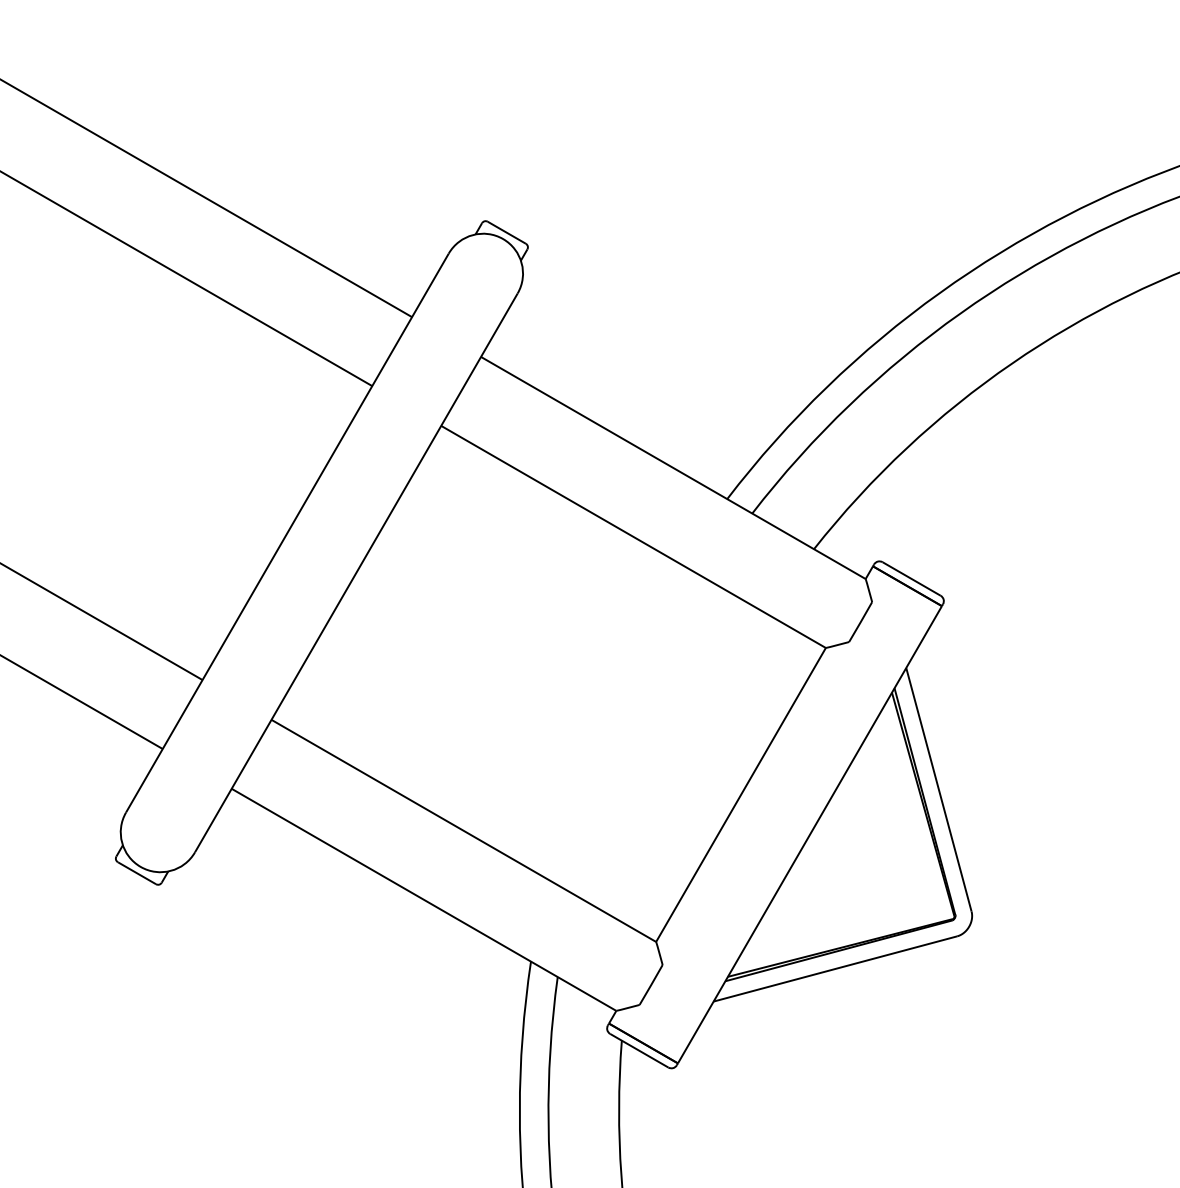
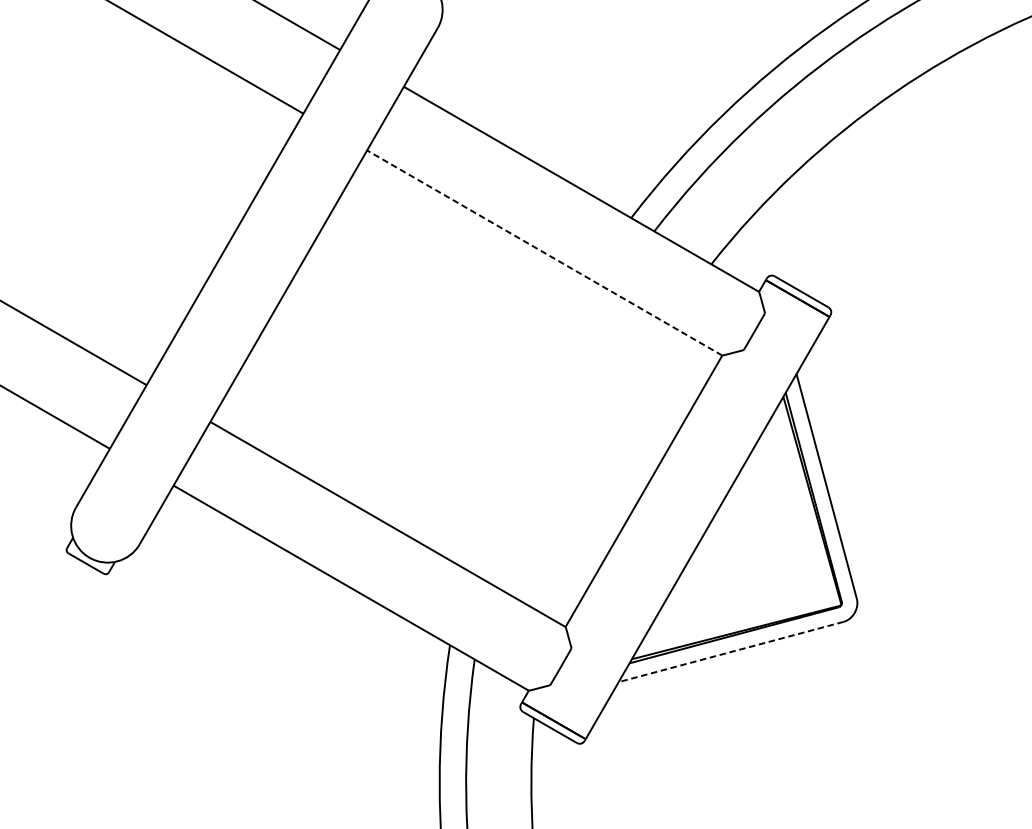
line: (633, 536) -> (544, 252), solid -> dashed
line: (834, 969) -> (730, 652), solid -> dashed

